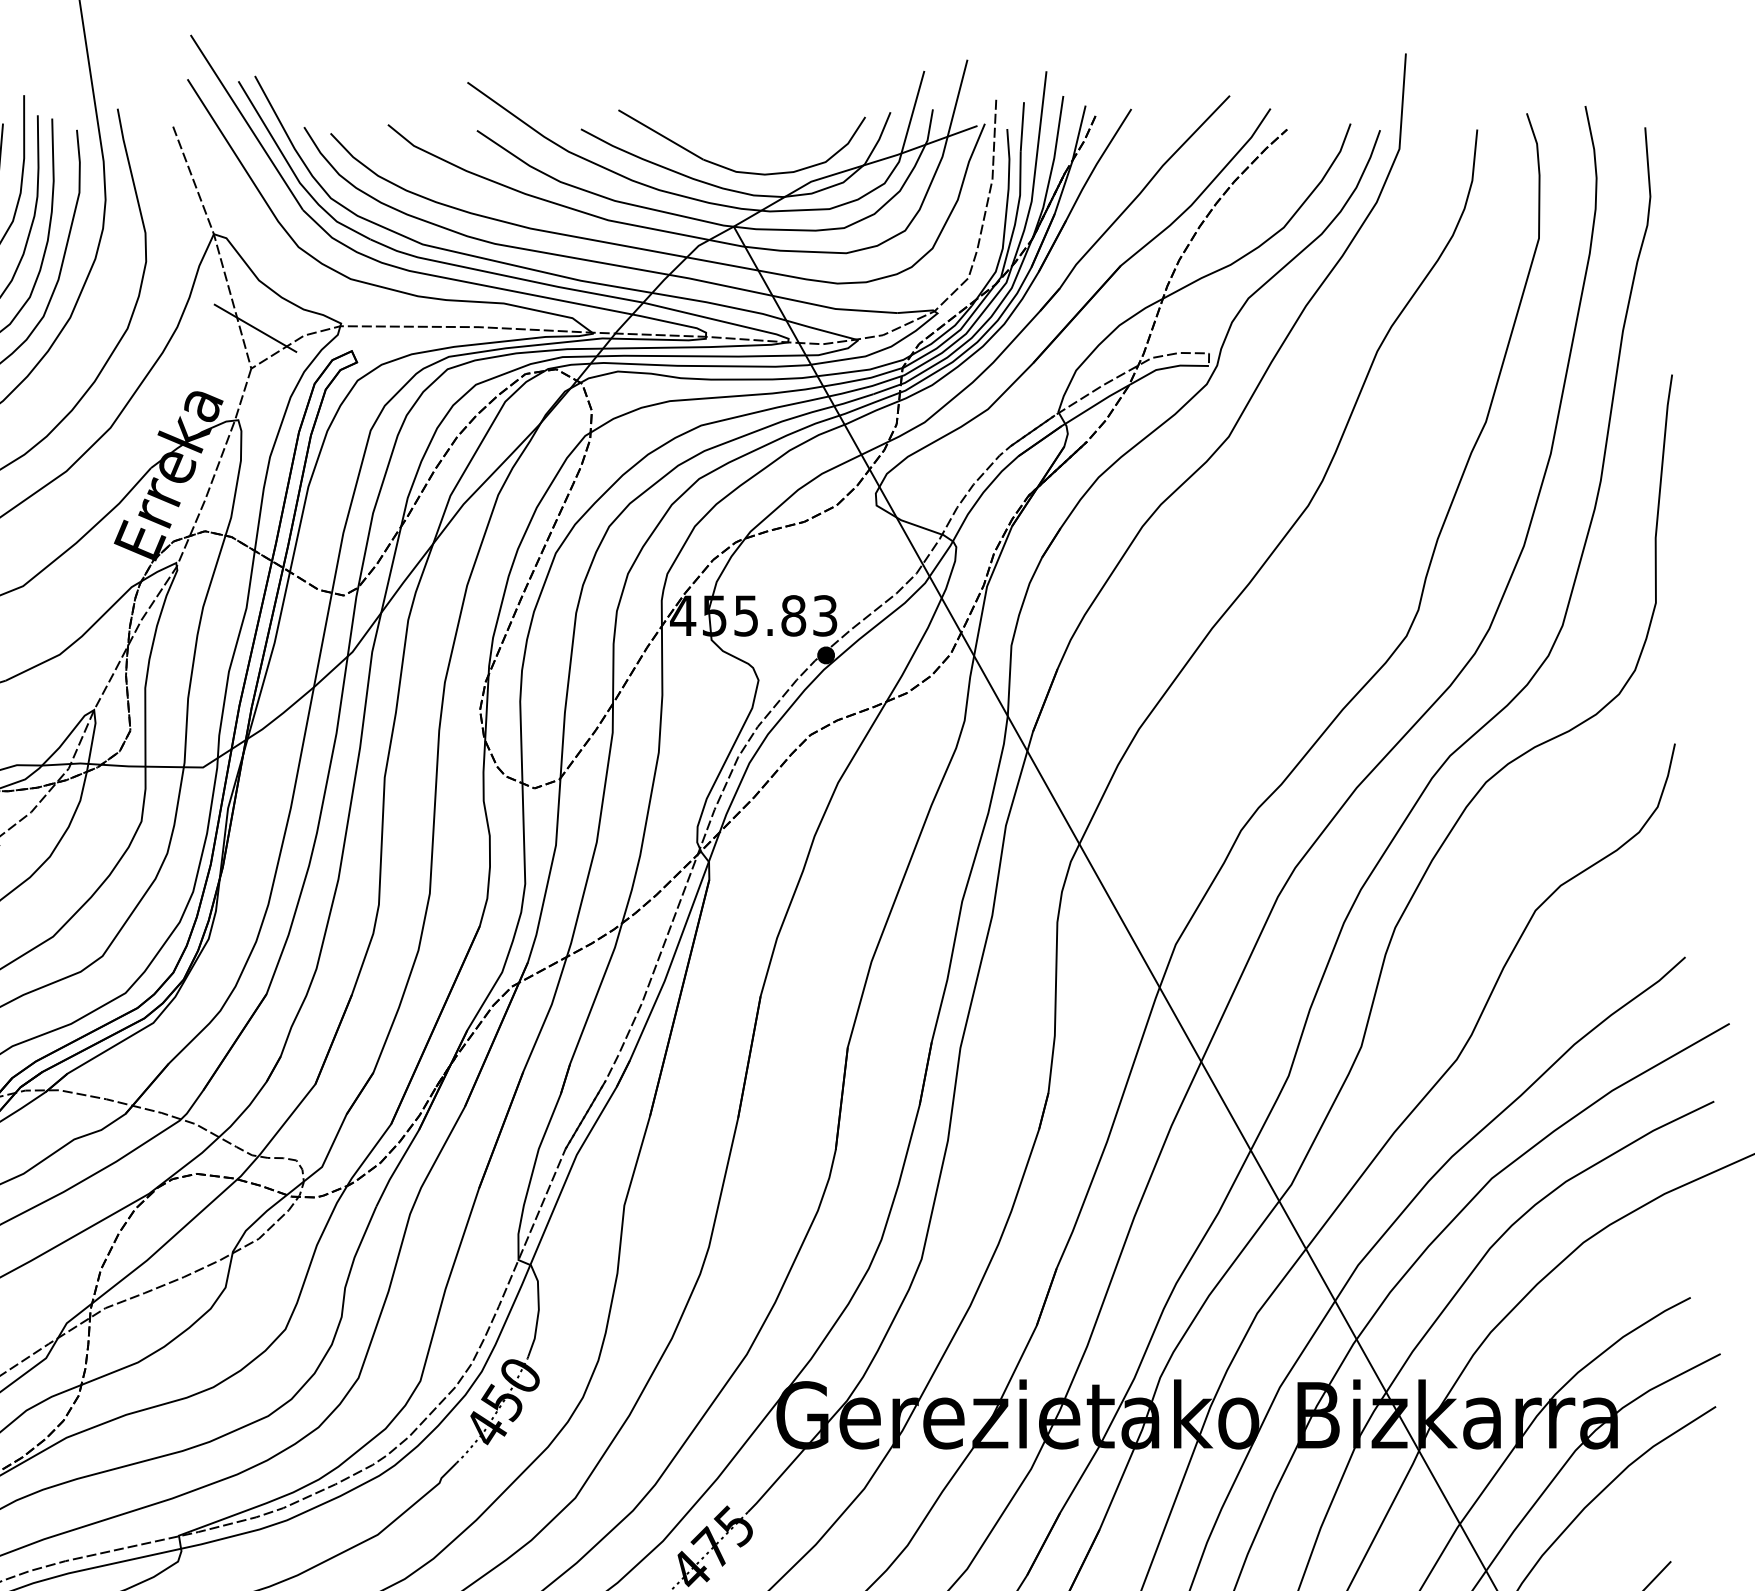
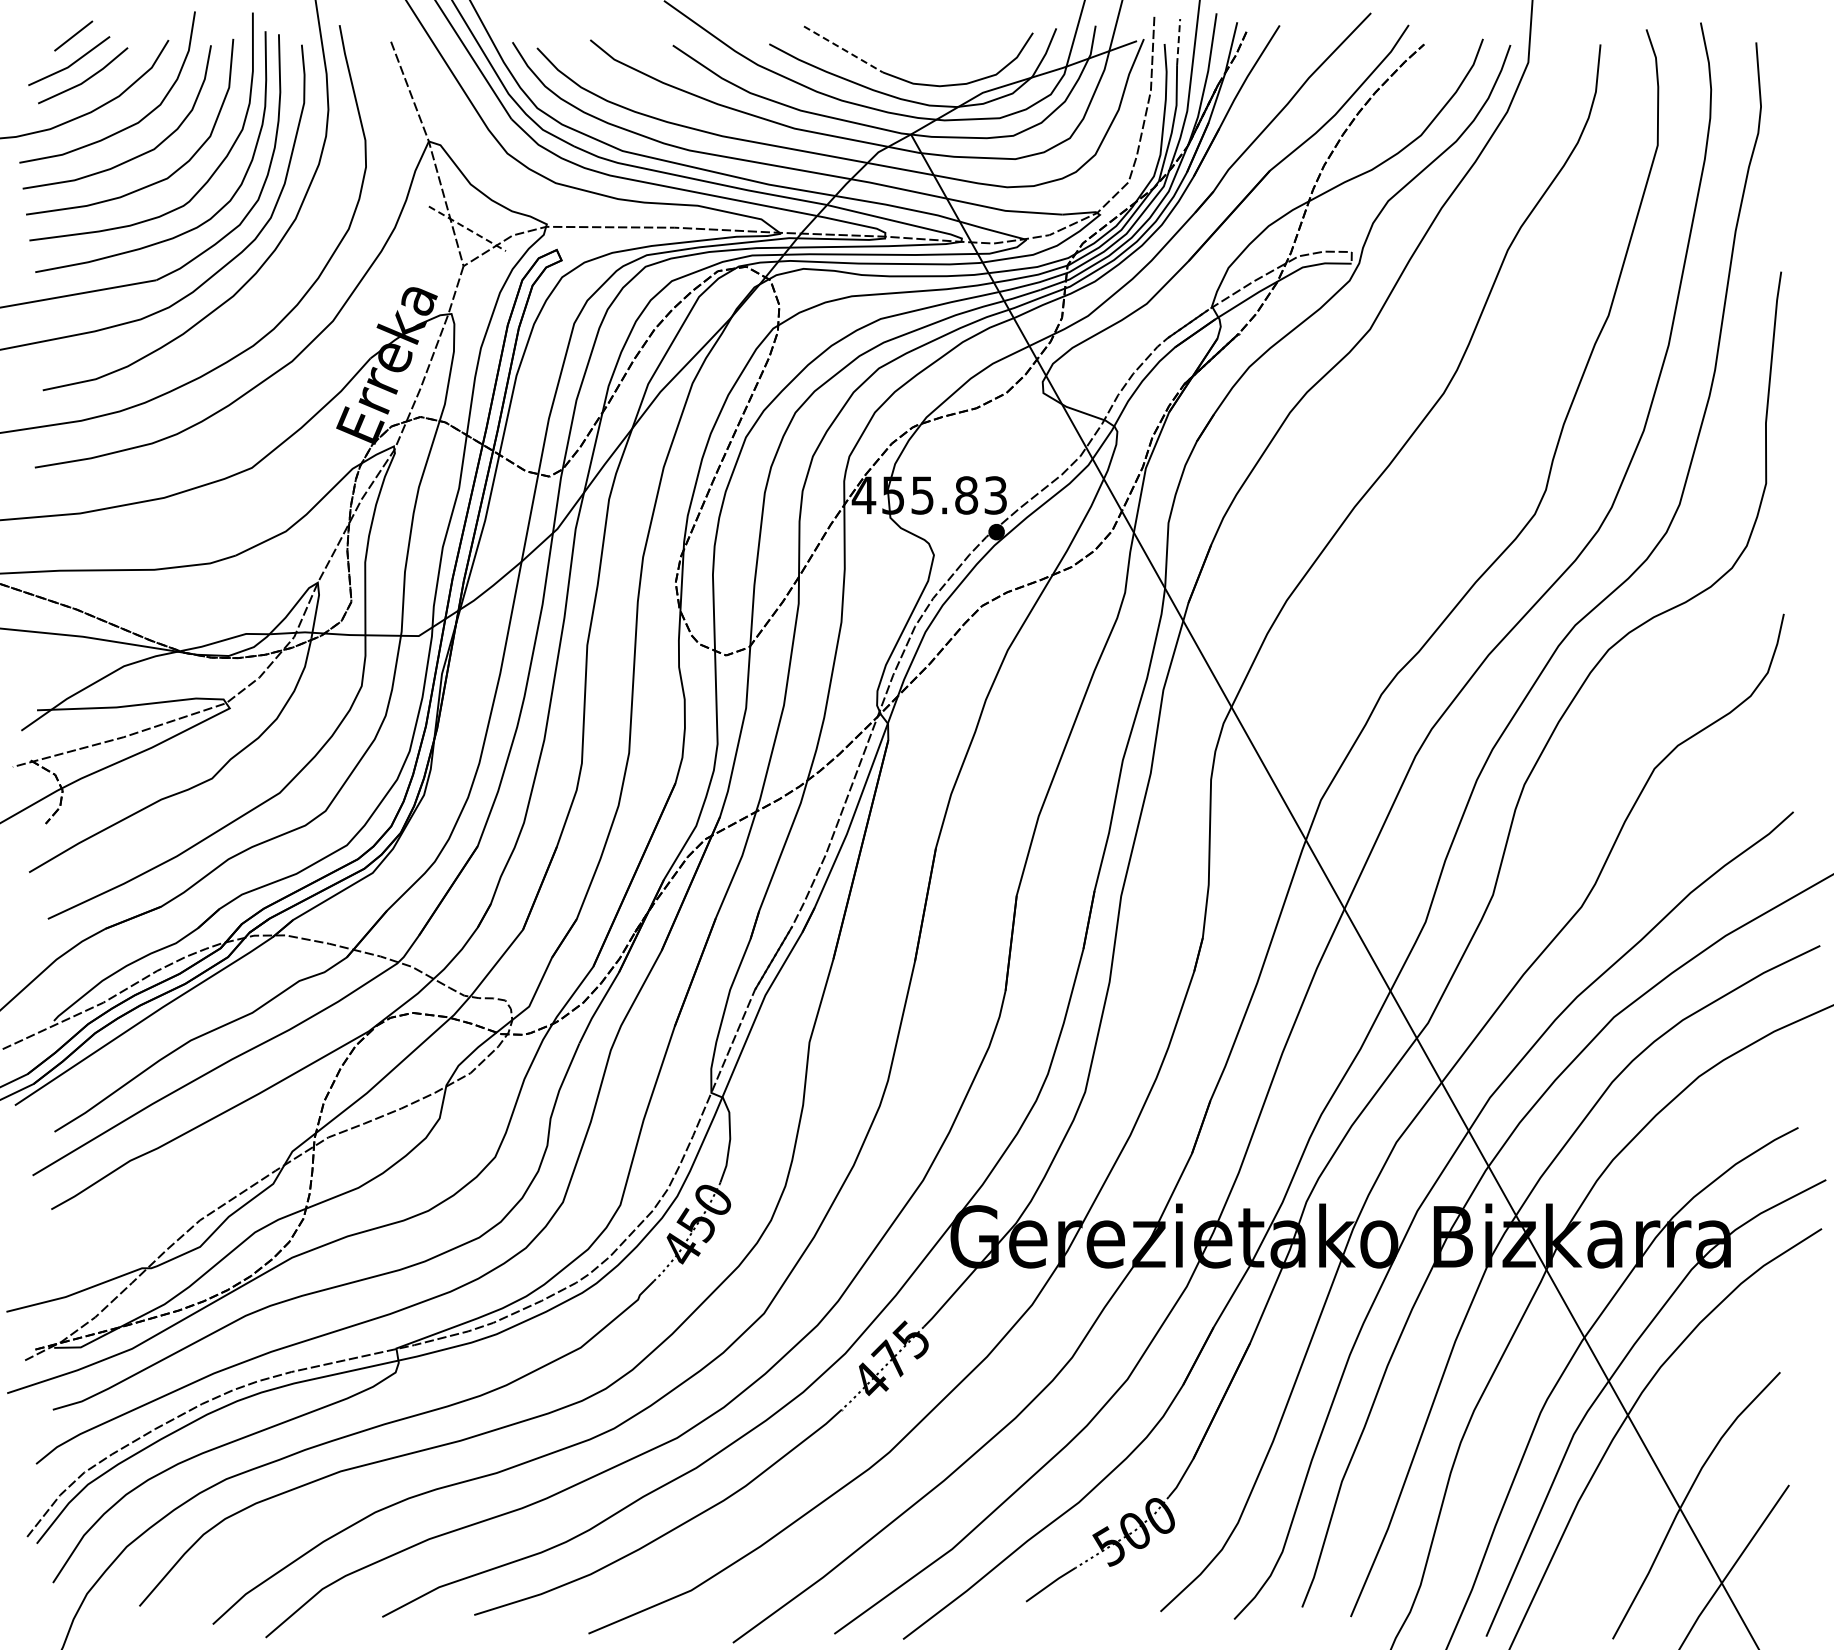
line: (1022, 126) -> (1178, 41), solid -> dashed
line: (660, 134) -> (843, 49), solid -> dashed
line: (255, 328) -> (467, 228), solid -> dashed

